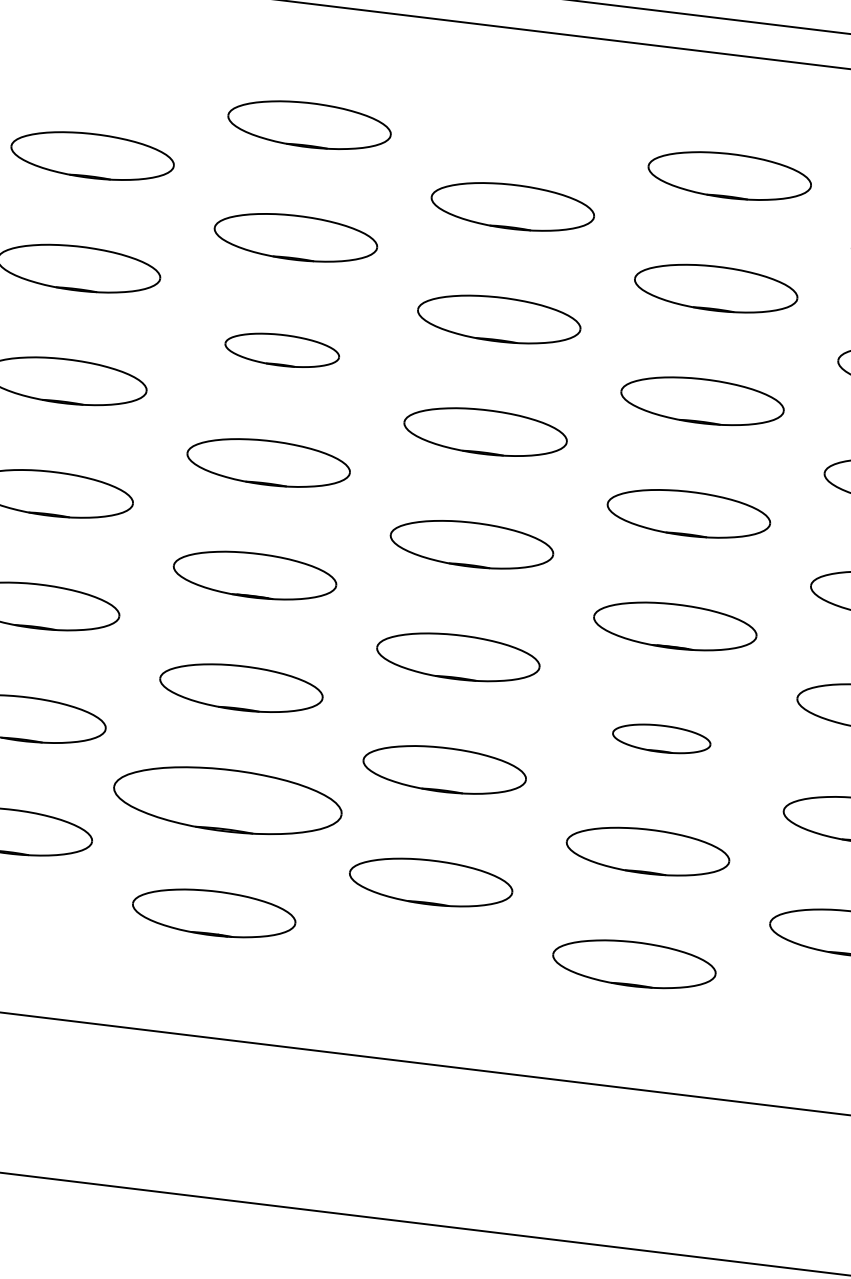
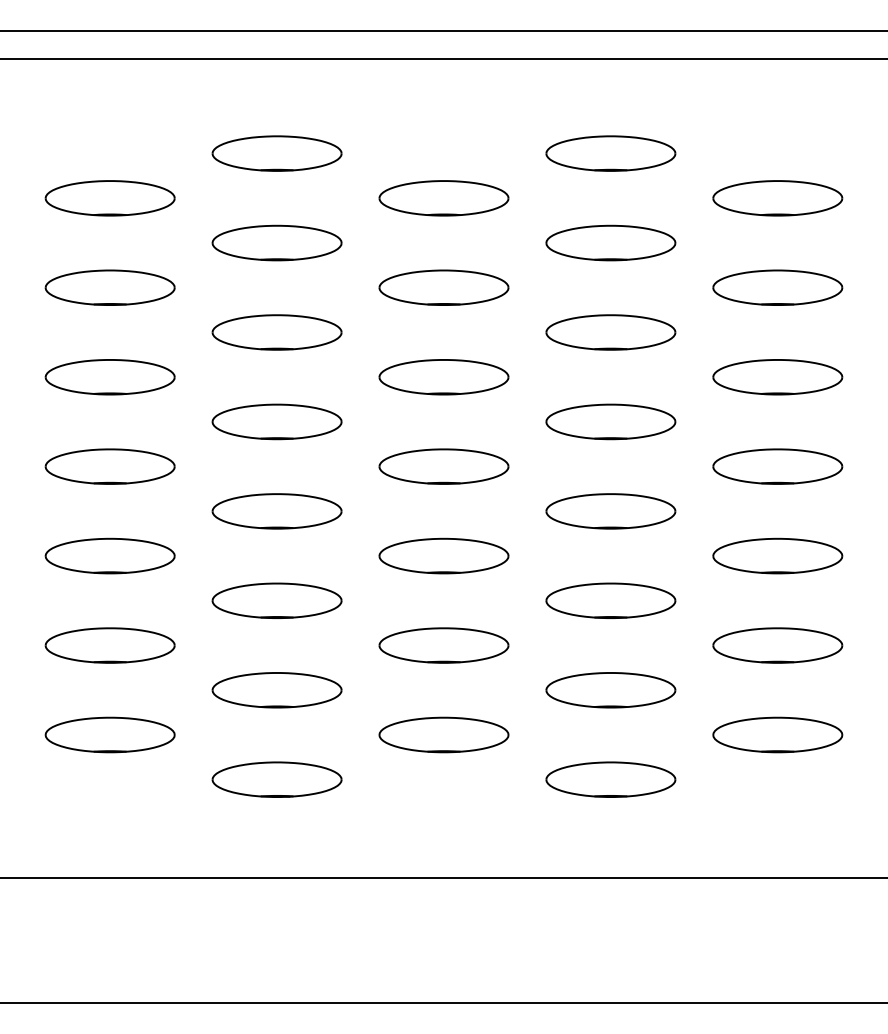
part: (281, 350) -> (276, 332), size x1.43
part: (661, 738) -> (610, 600), size x1.67
part: (227, 801) -> (276, 690), size x0.71

